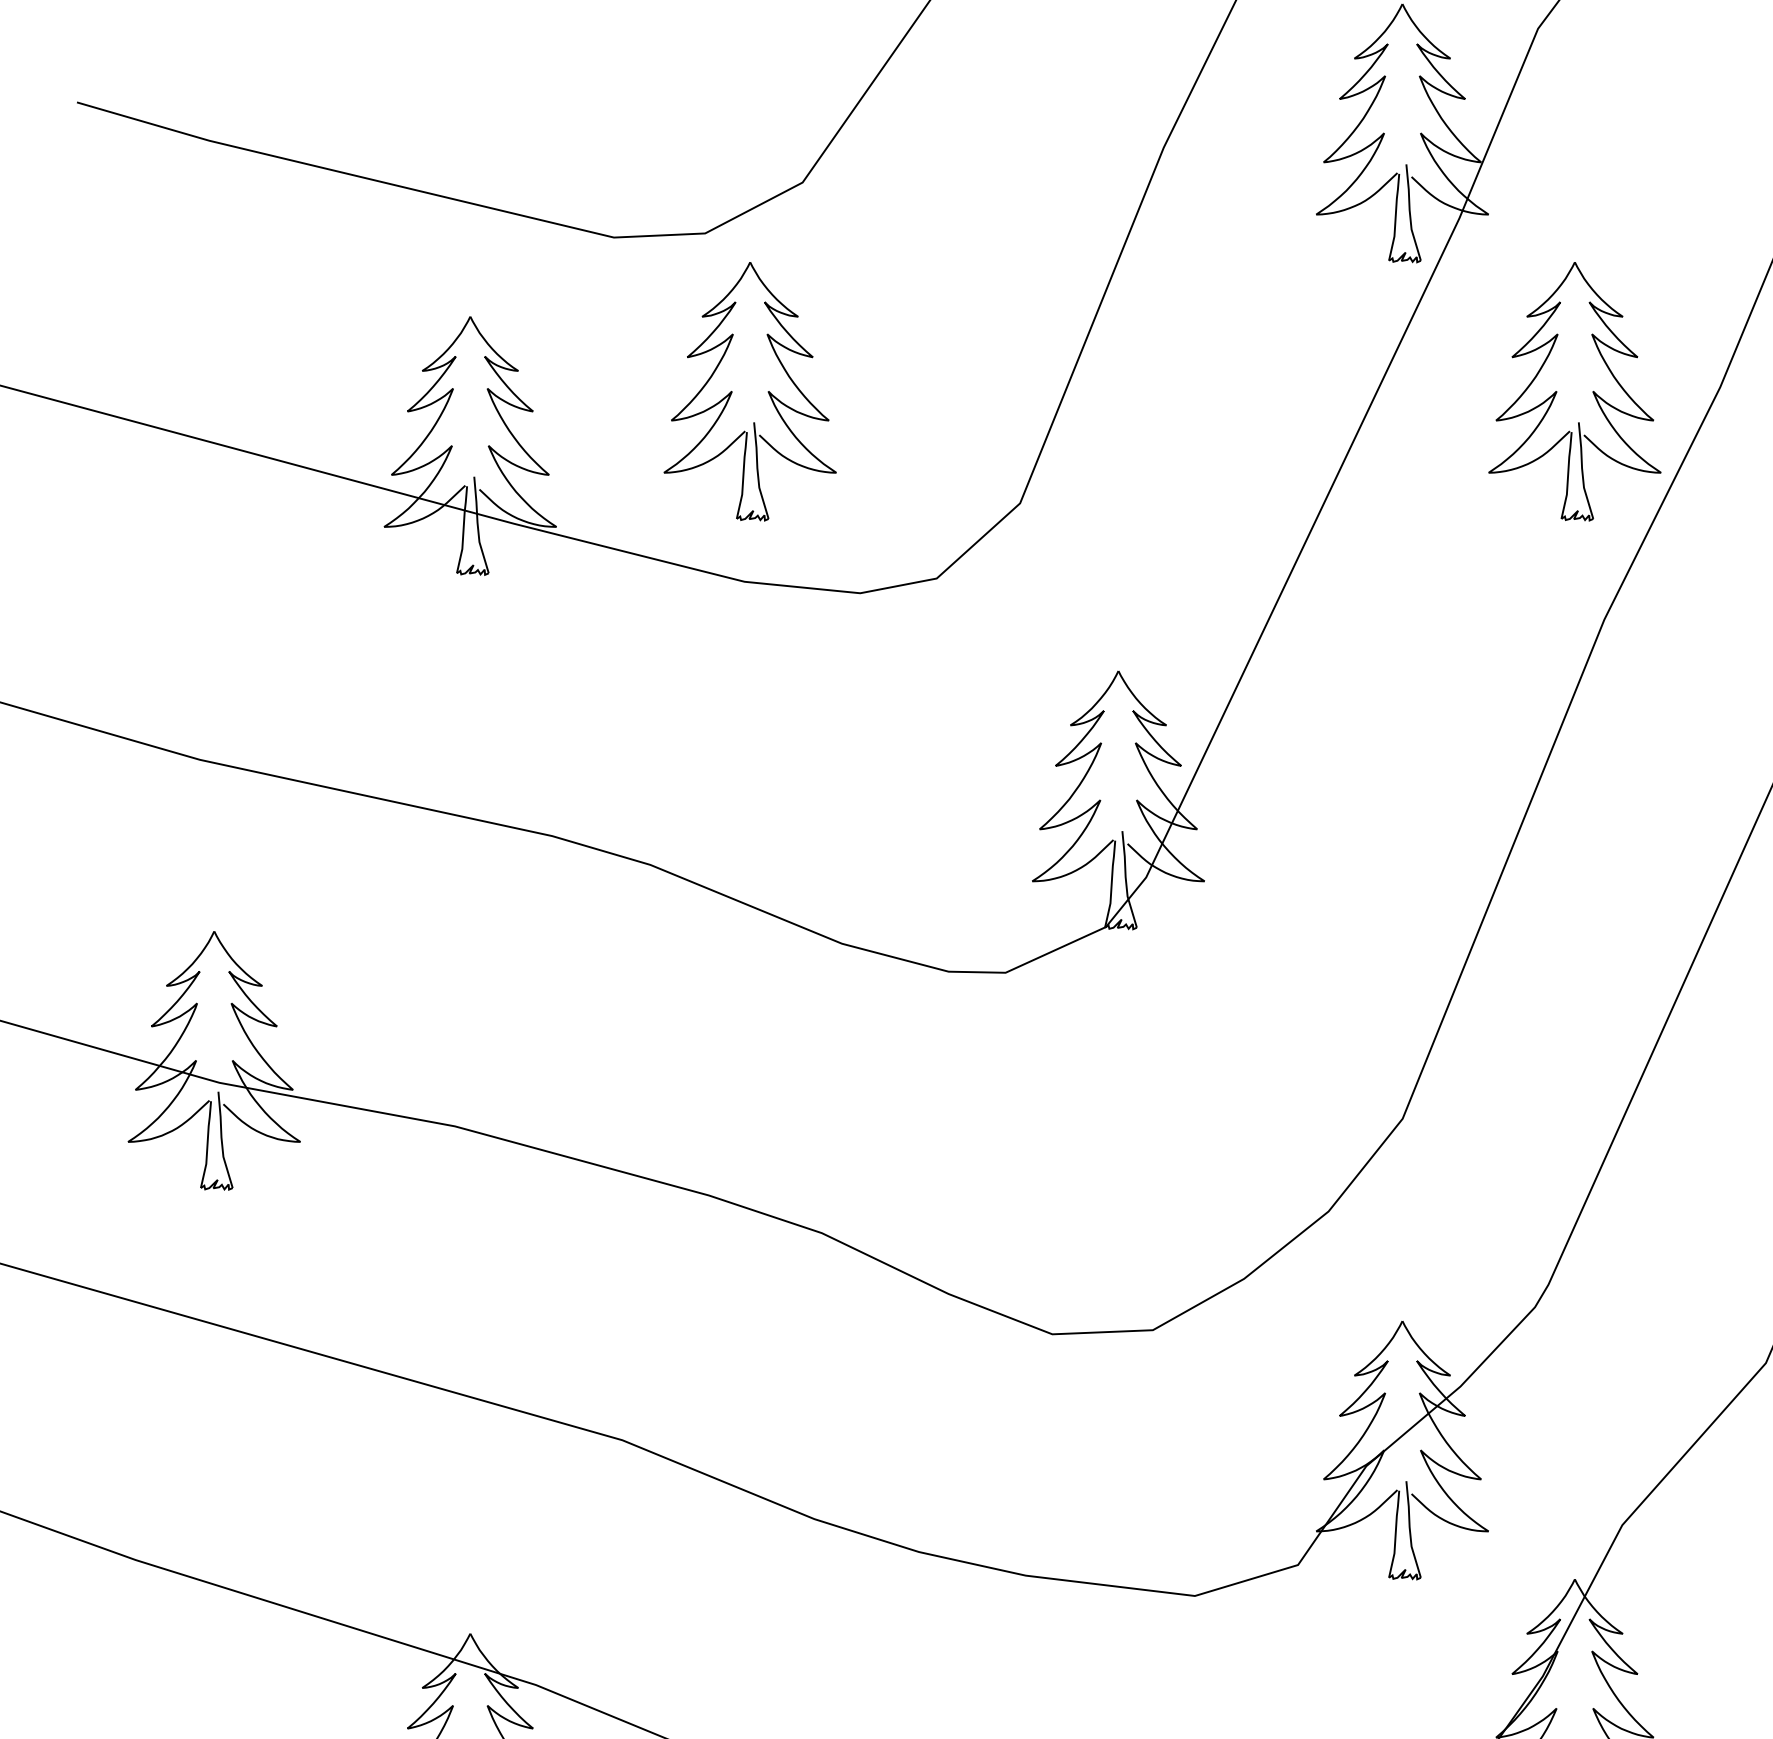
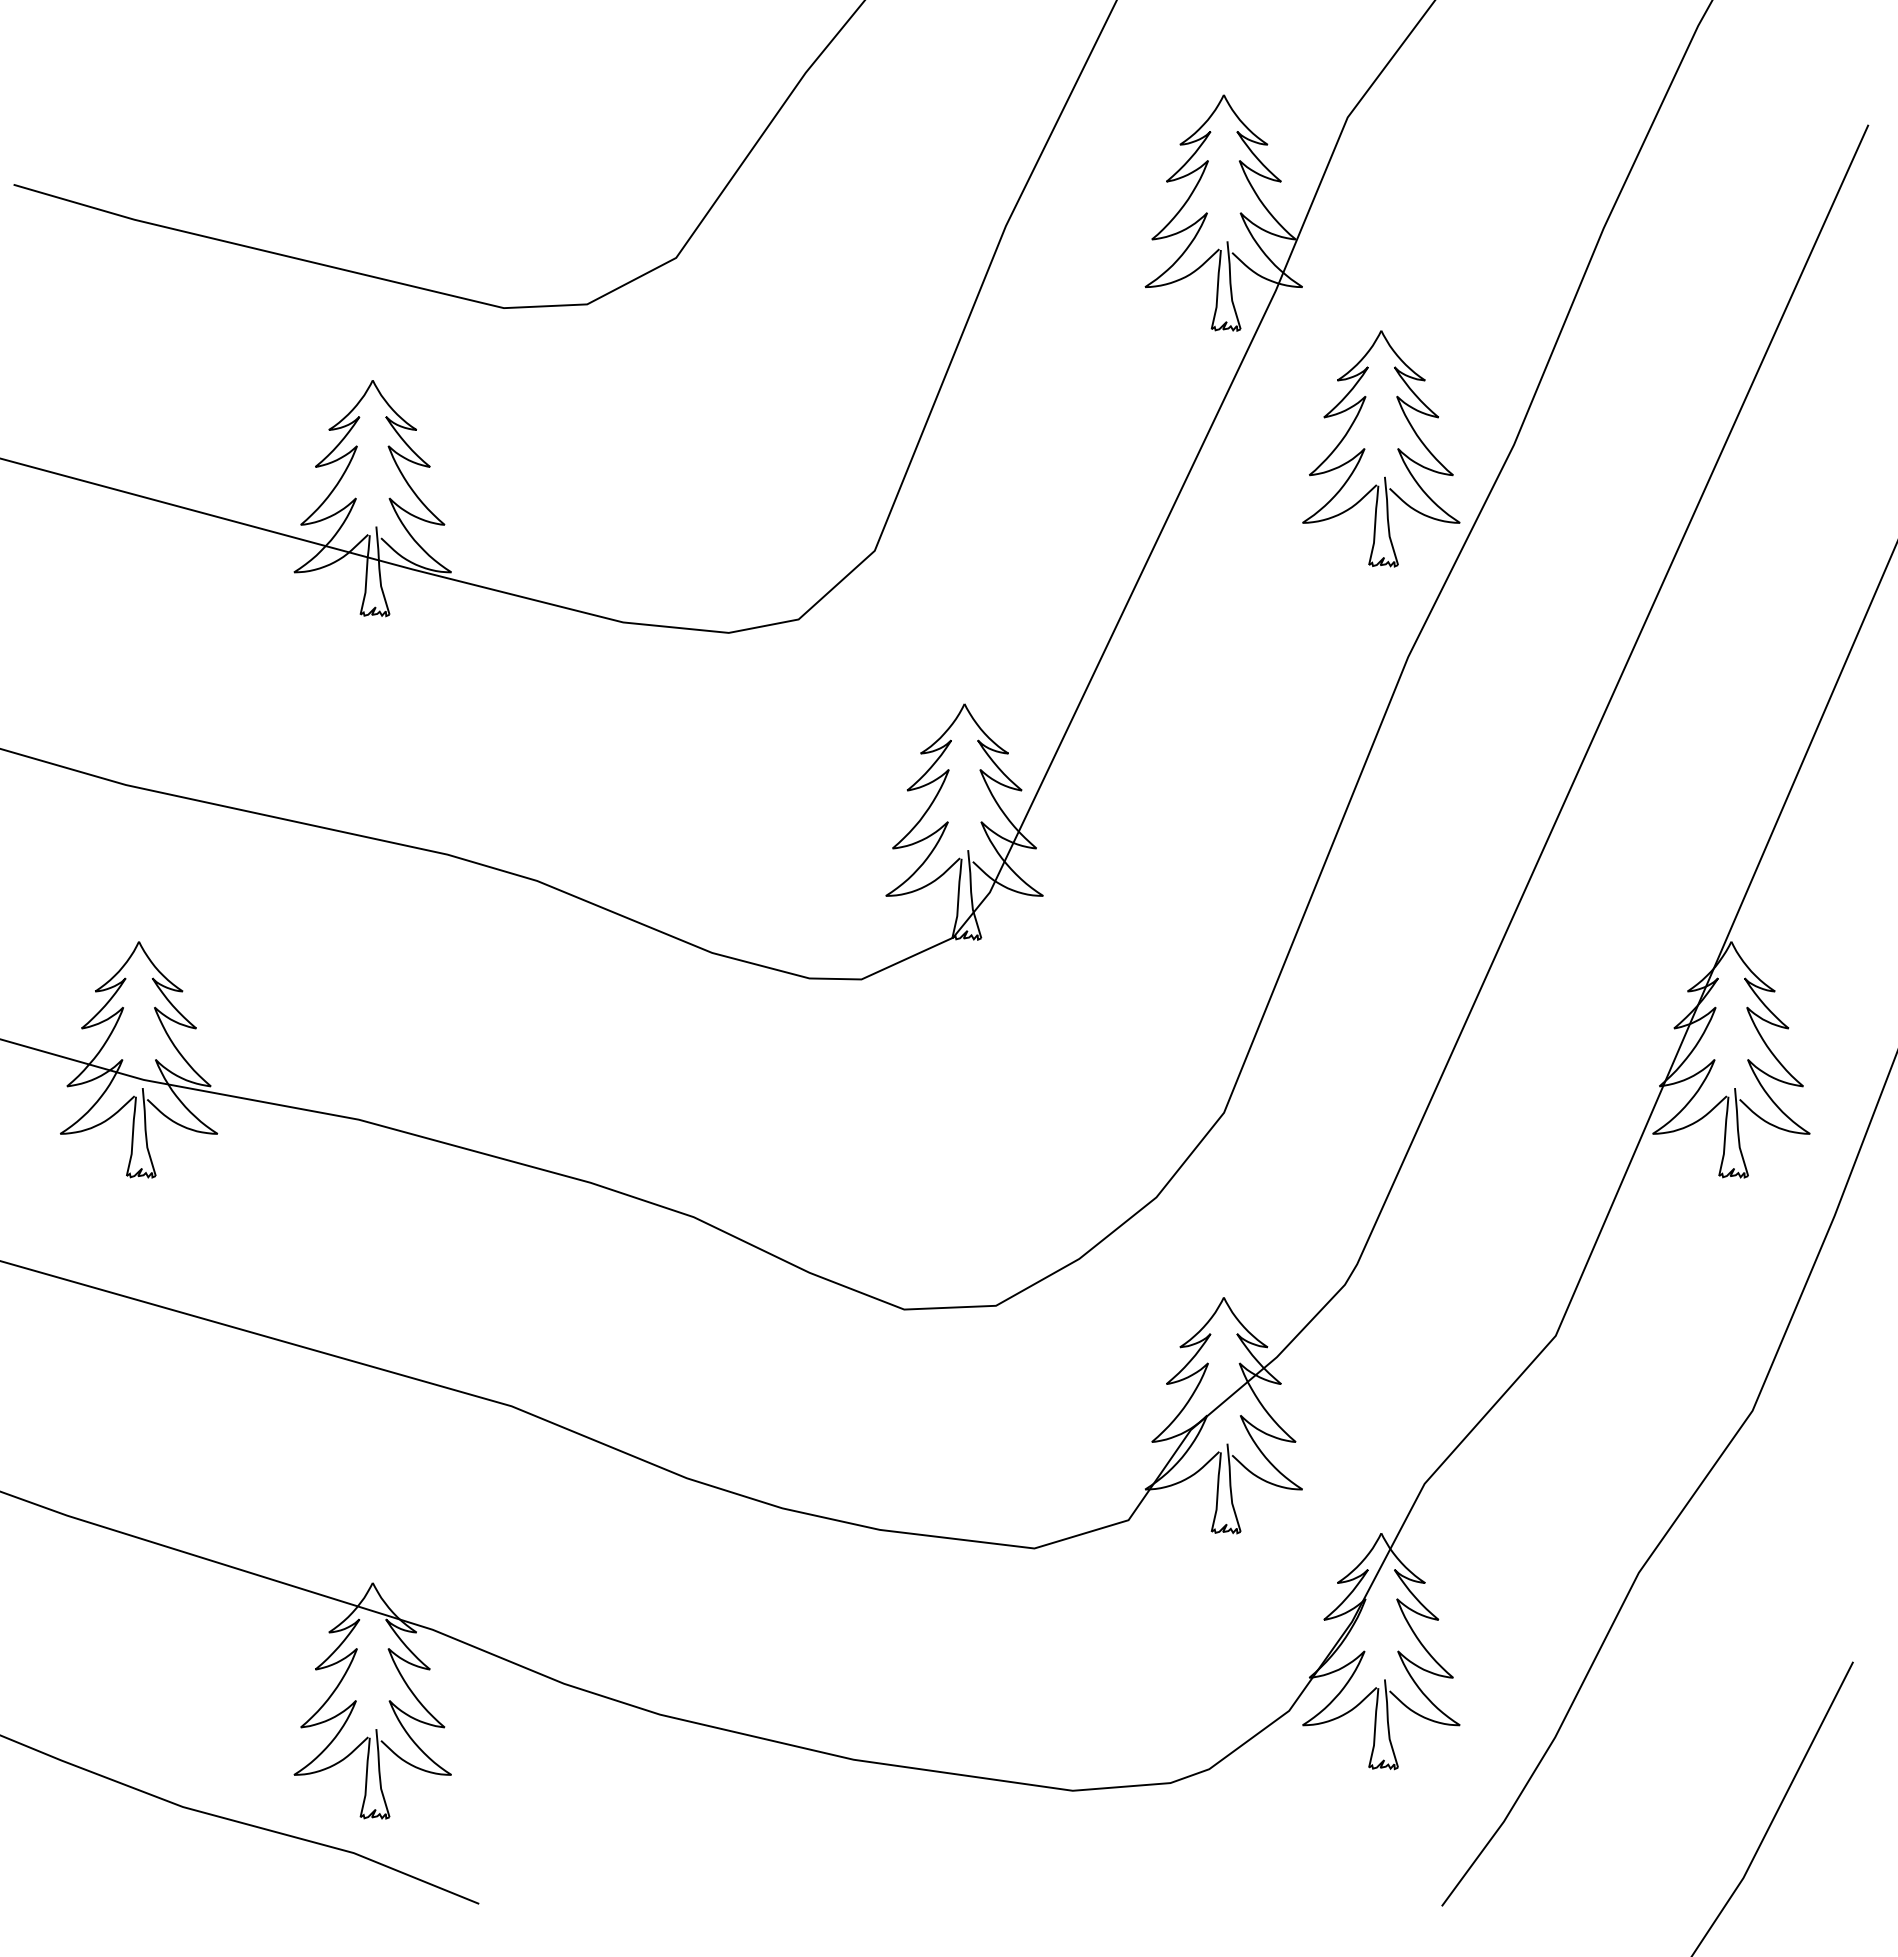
part: (732, 391) -> (612, 448), removed

